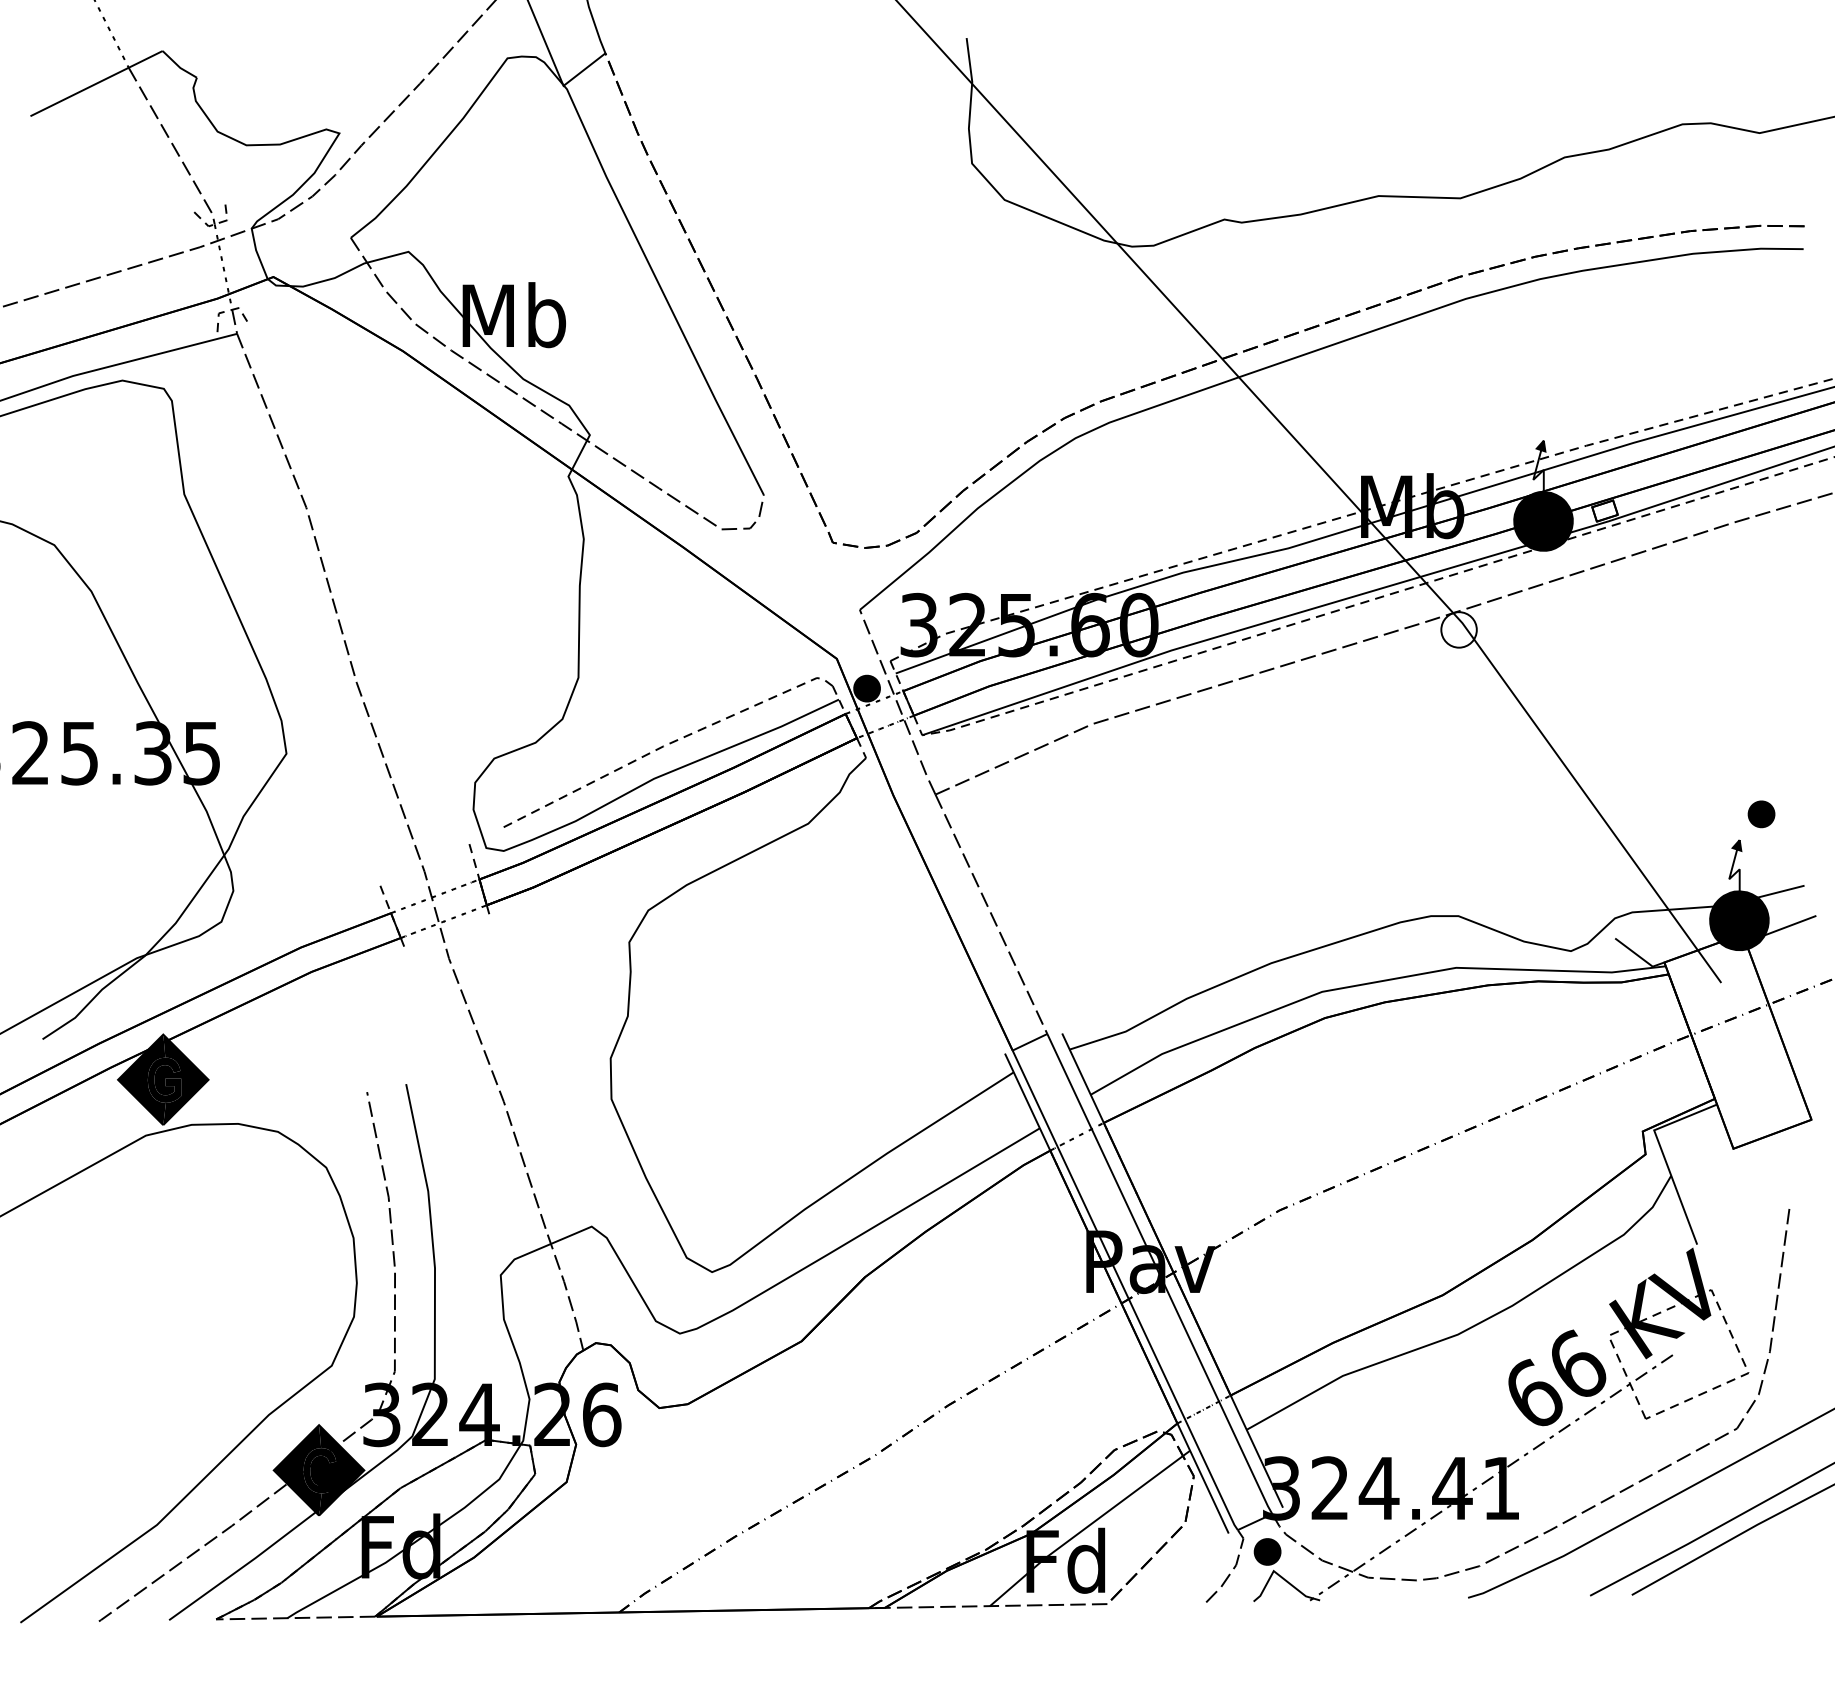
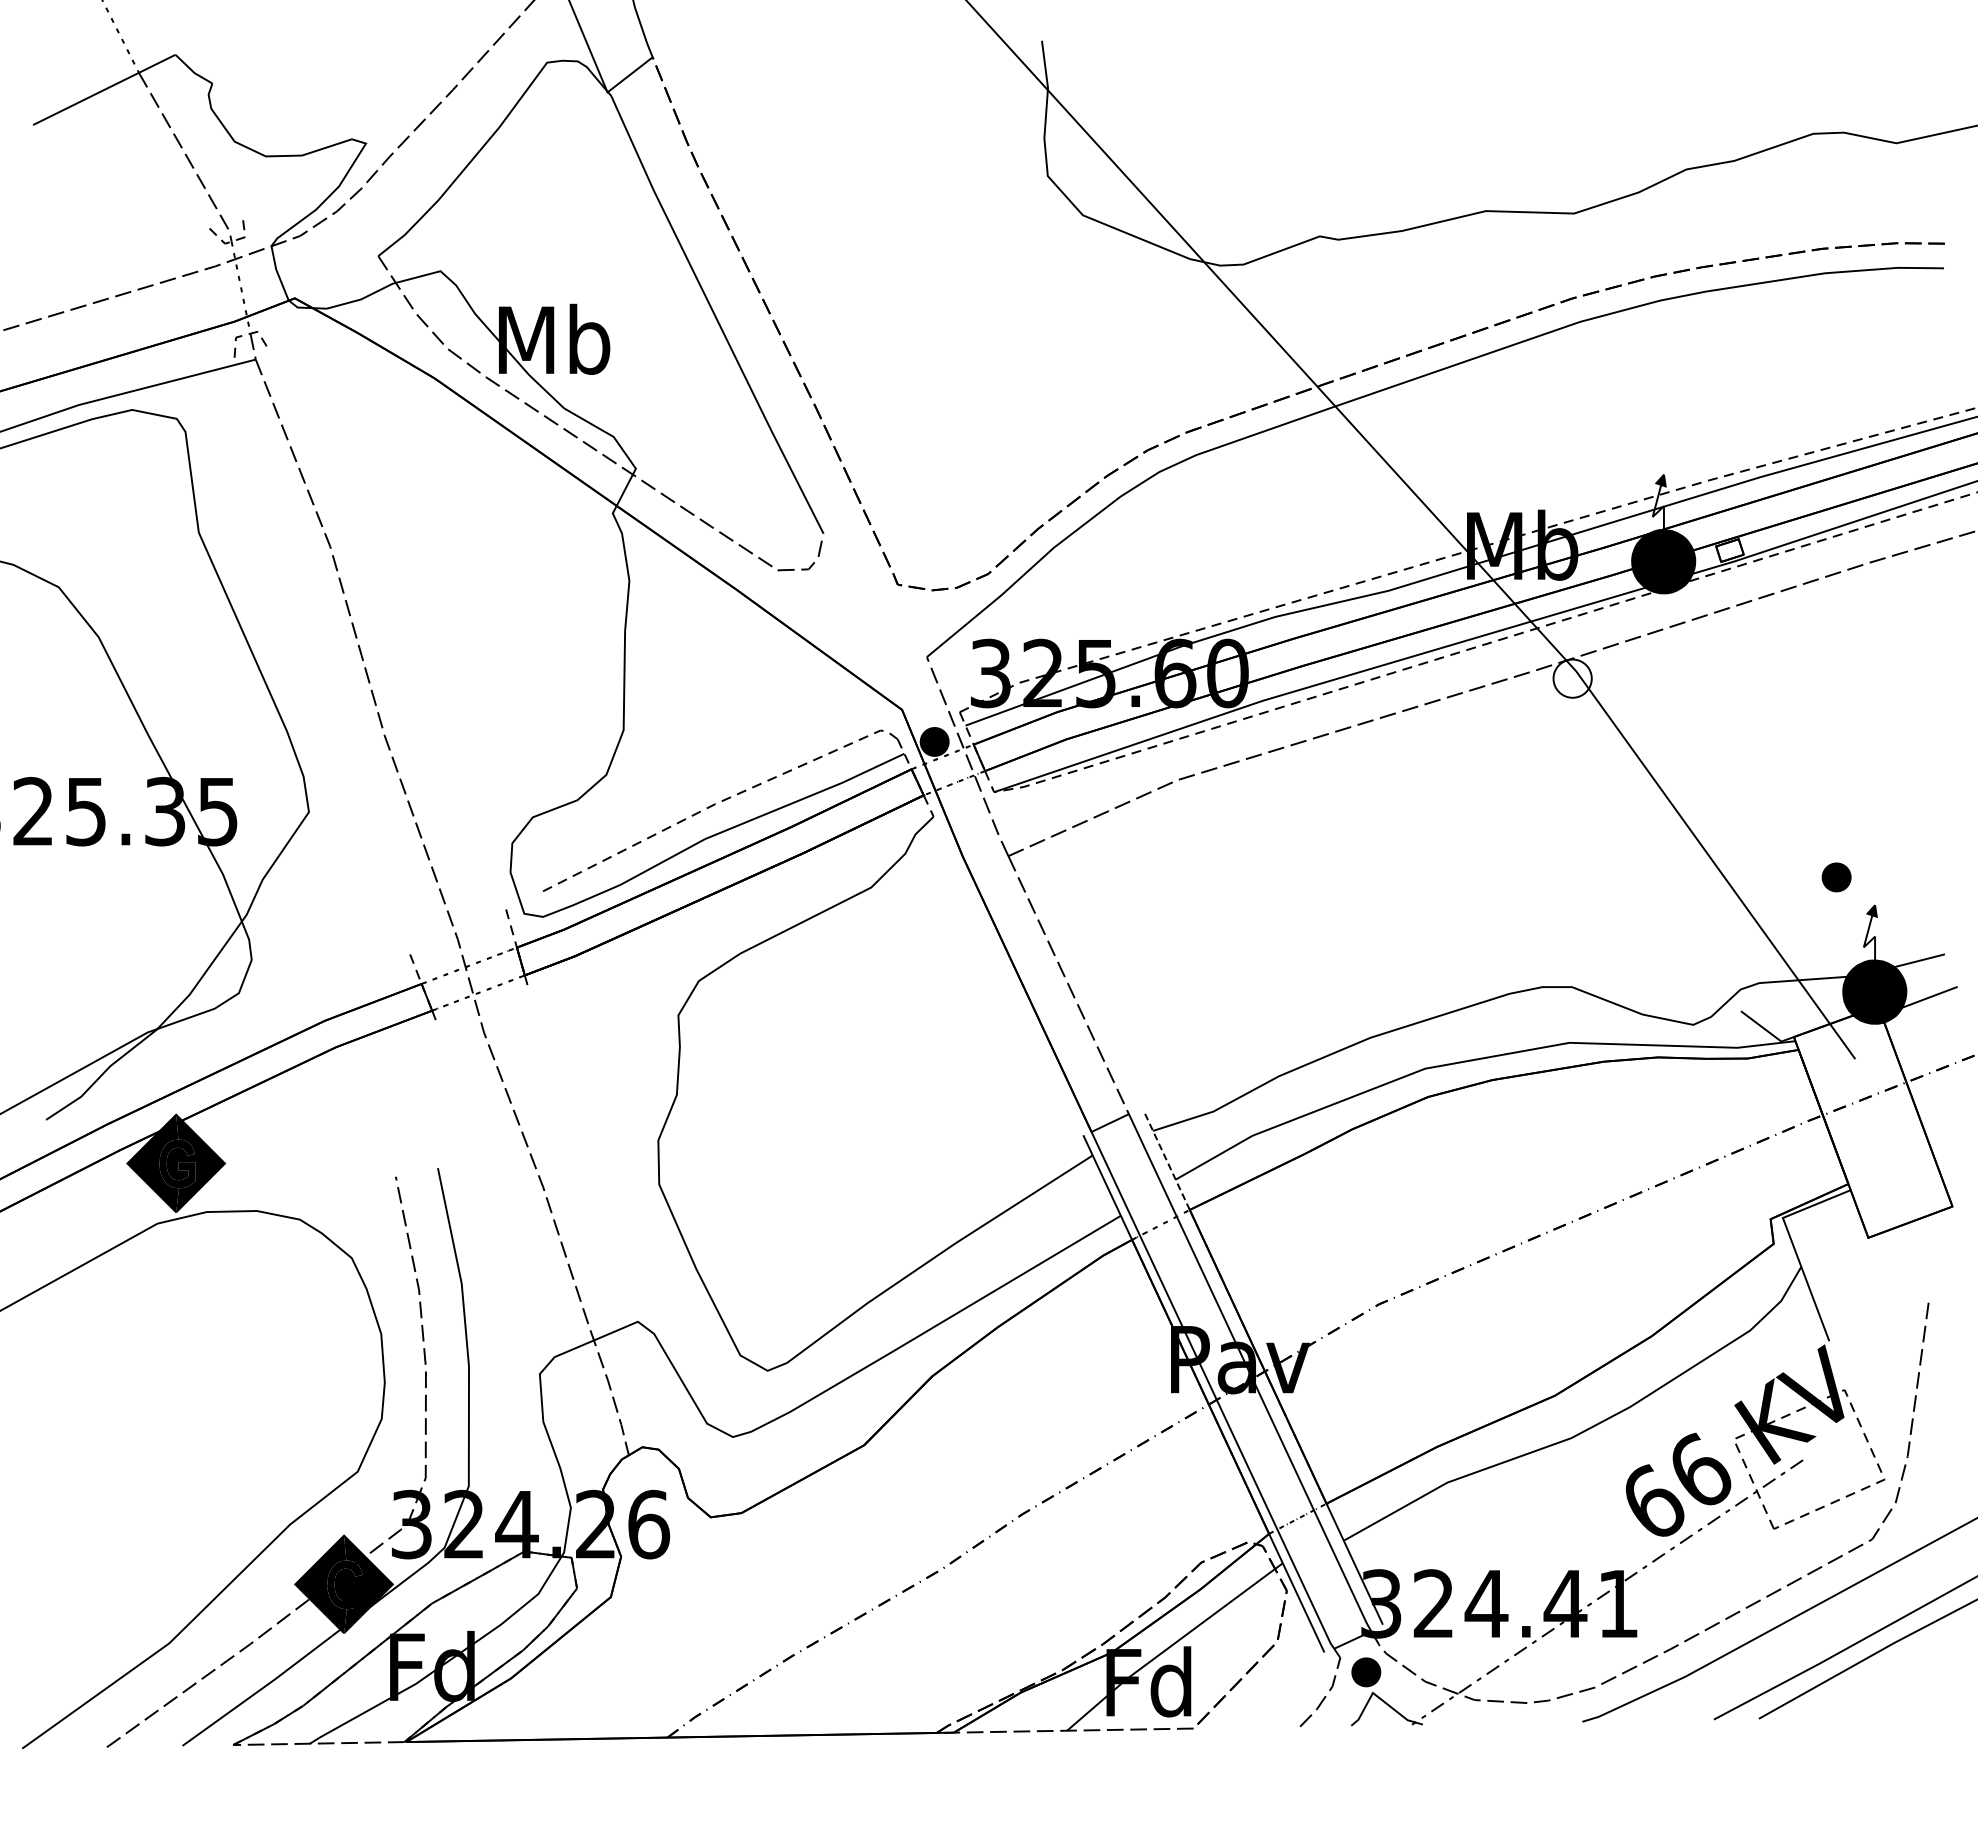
part: (1761, 814) -> (1836, 877), moved
line: (1083, 1077) -> (1167, 1161), solid -> dashed

